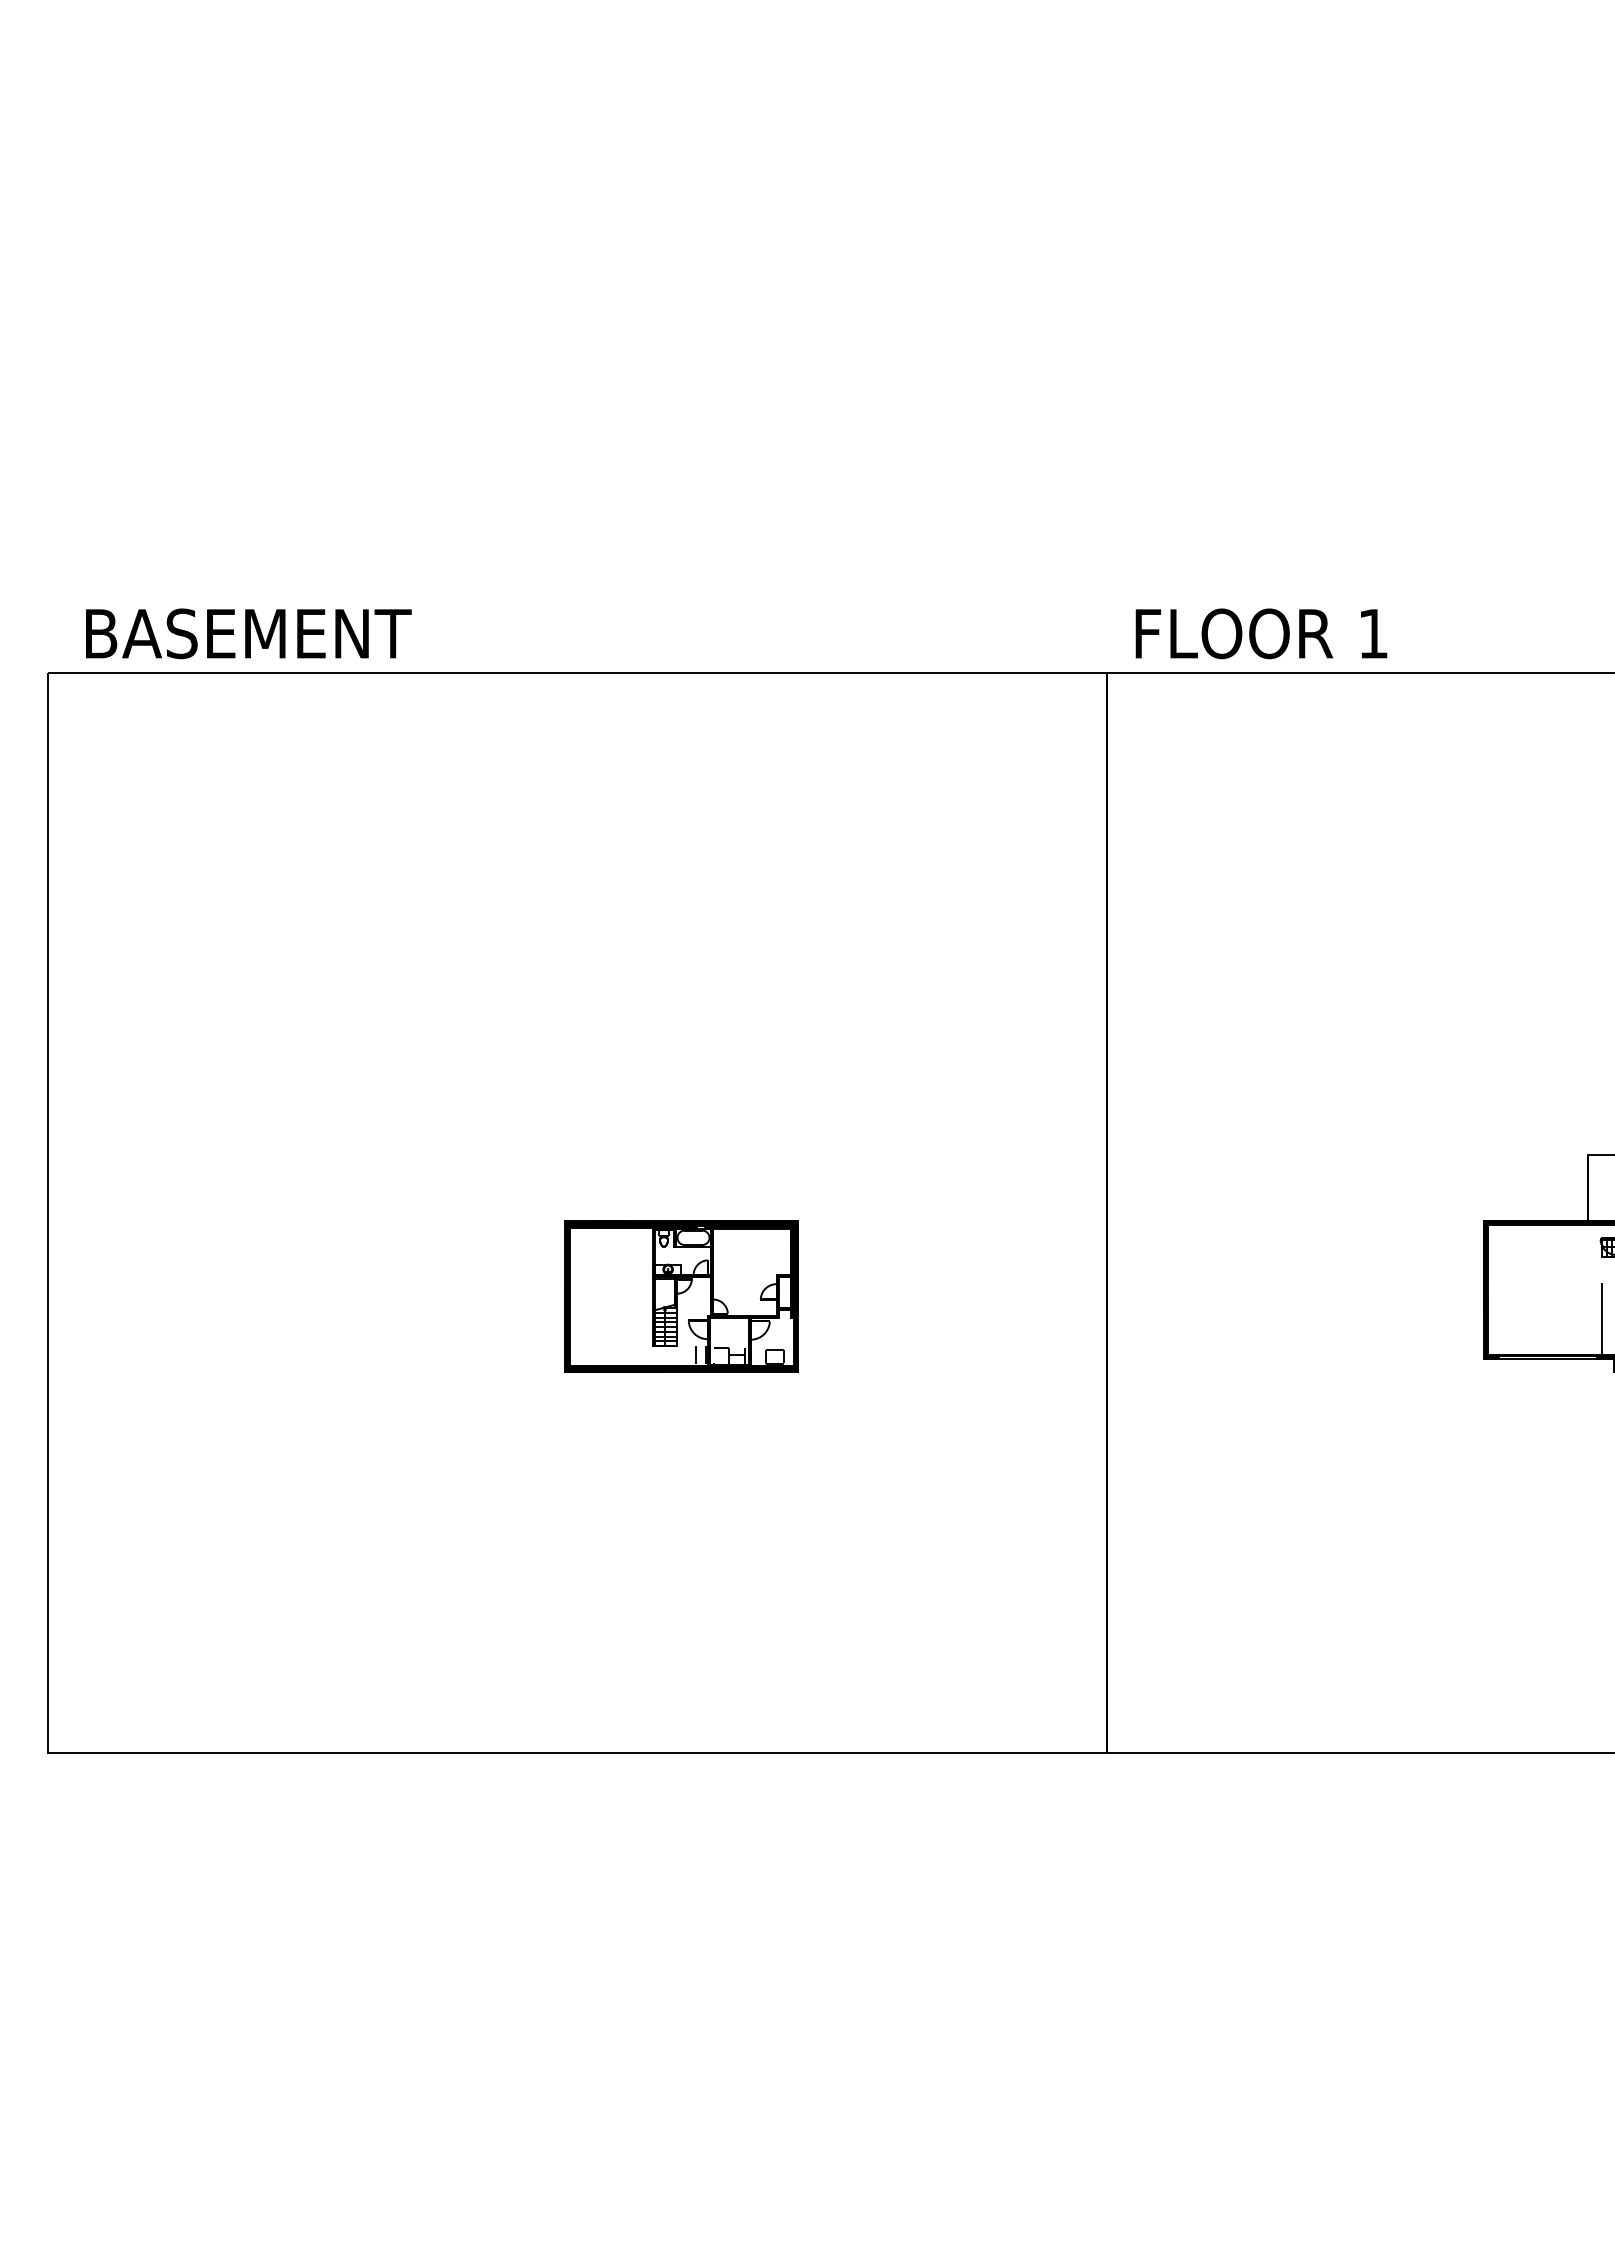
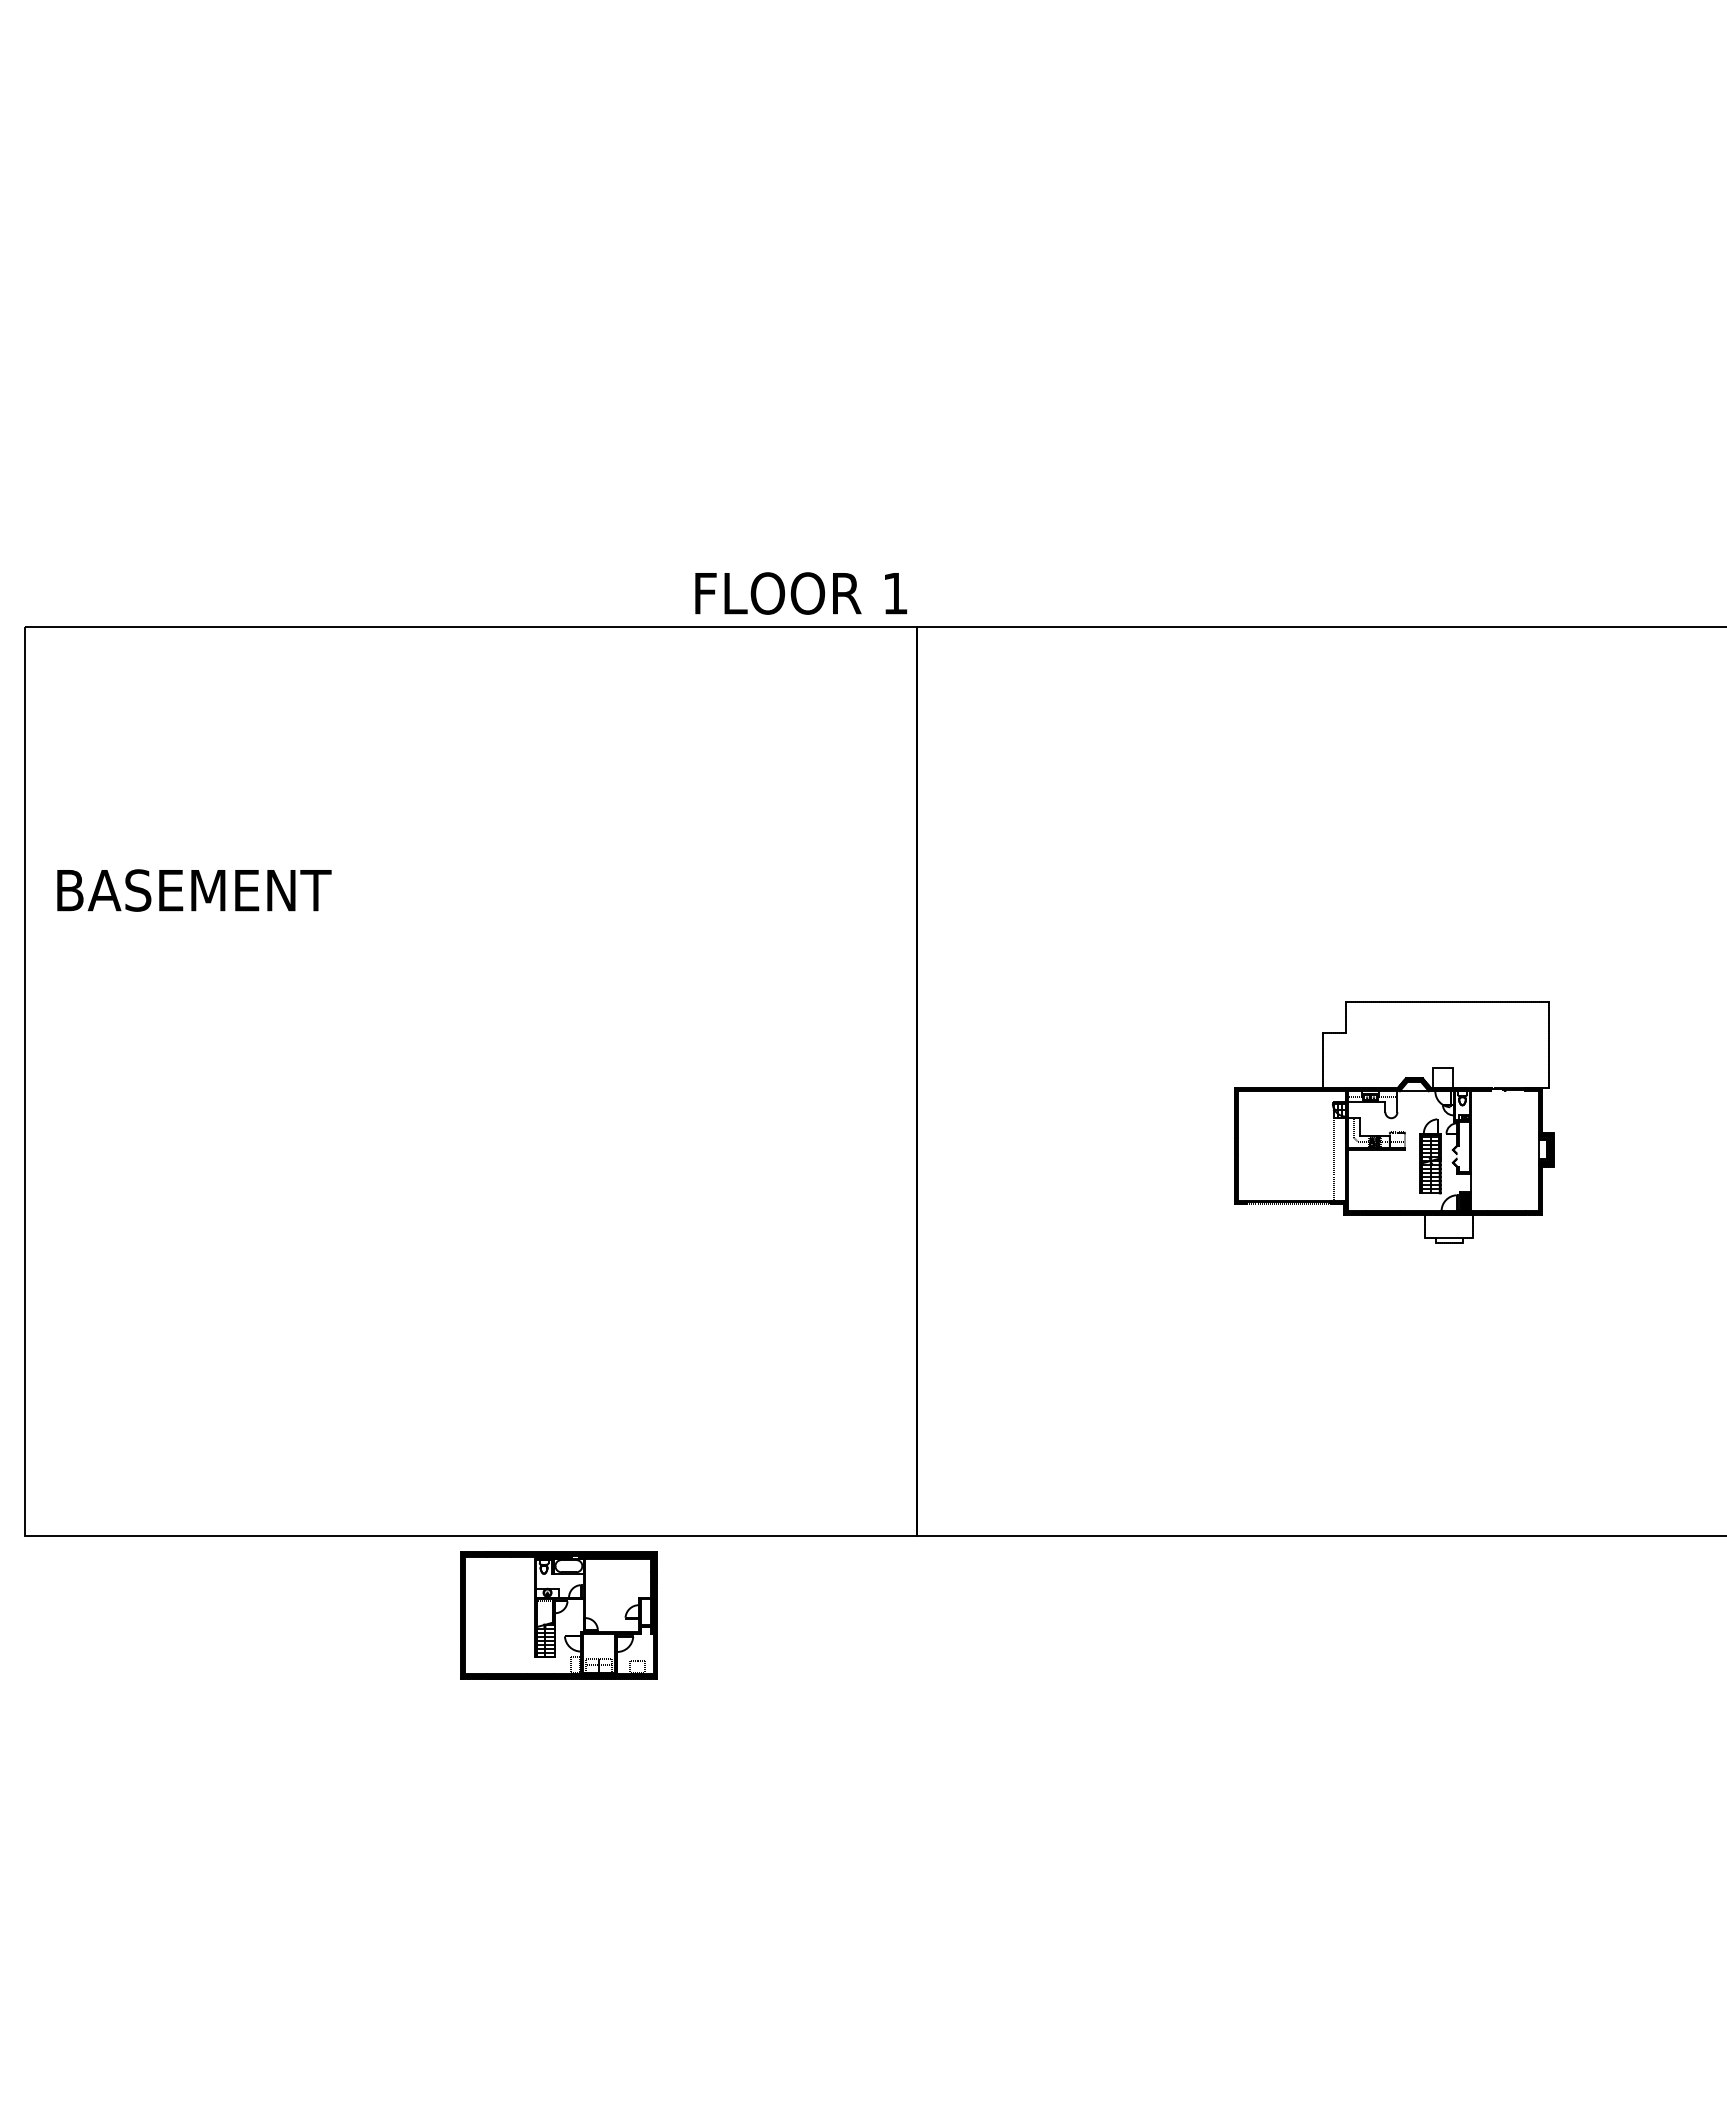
text: (248, 633) -> (194, 890), moved
text: (1261, 633) -> (801, 593), moved
part: (681, 1296) -> (558, 1615), moved

